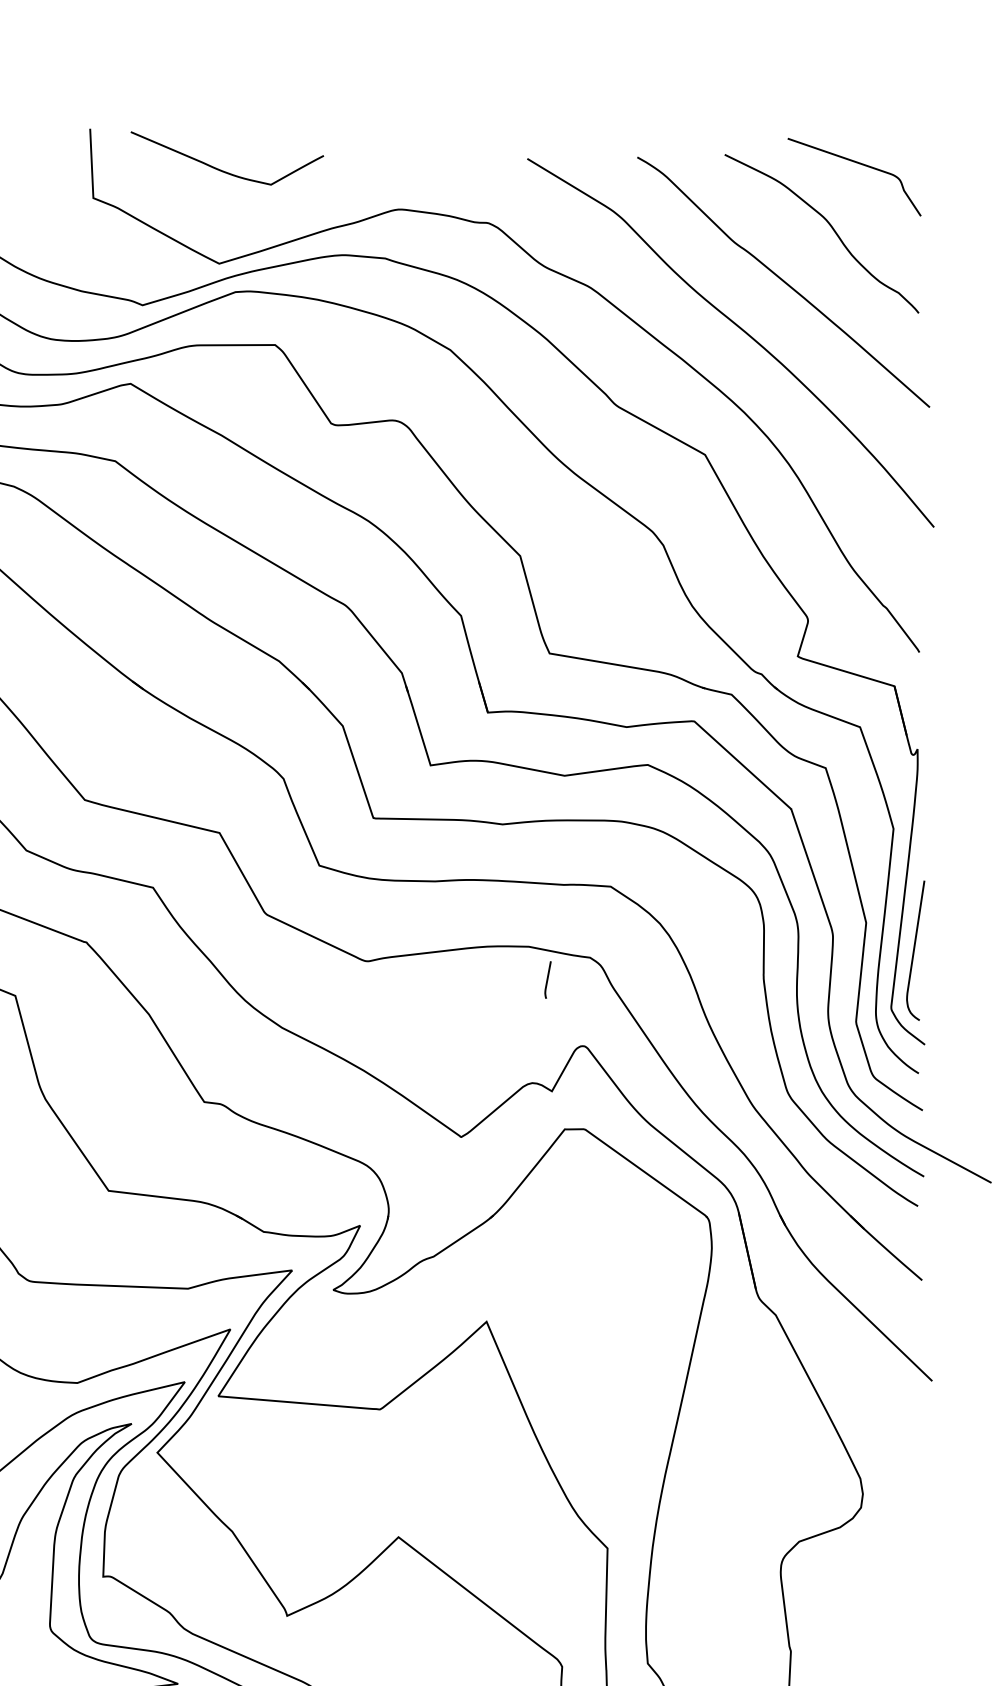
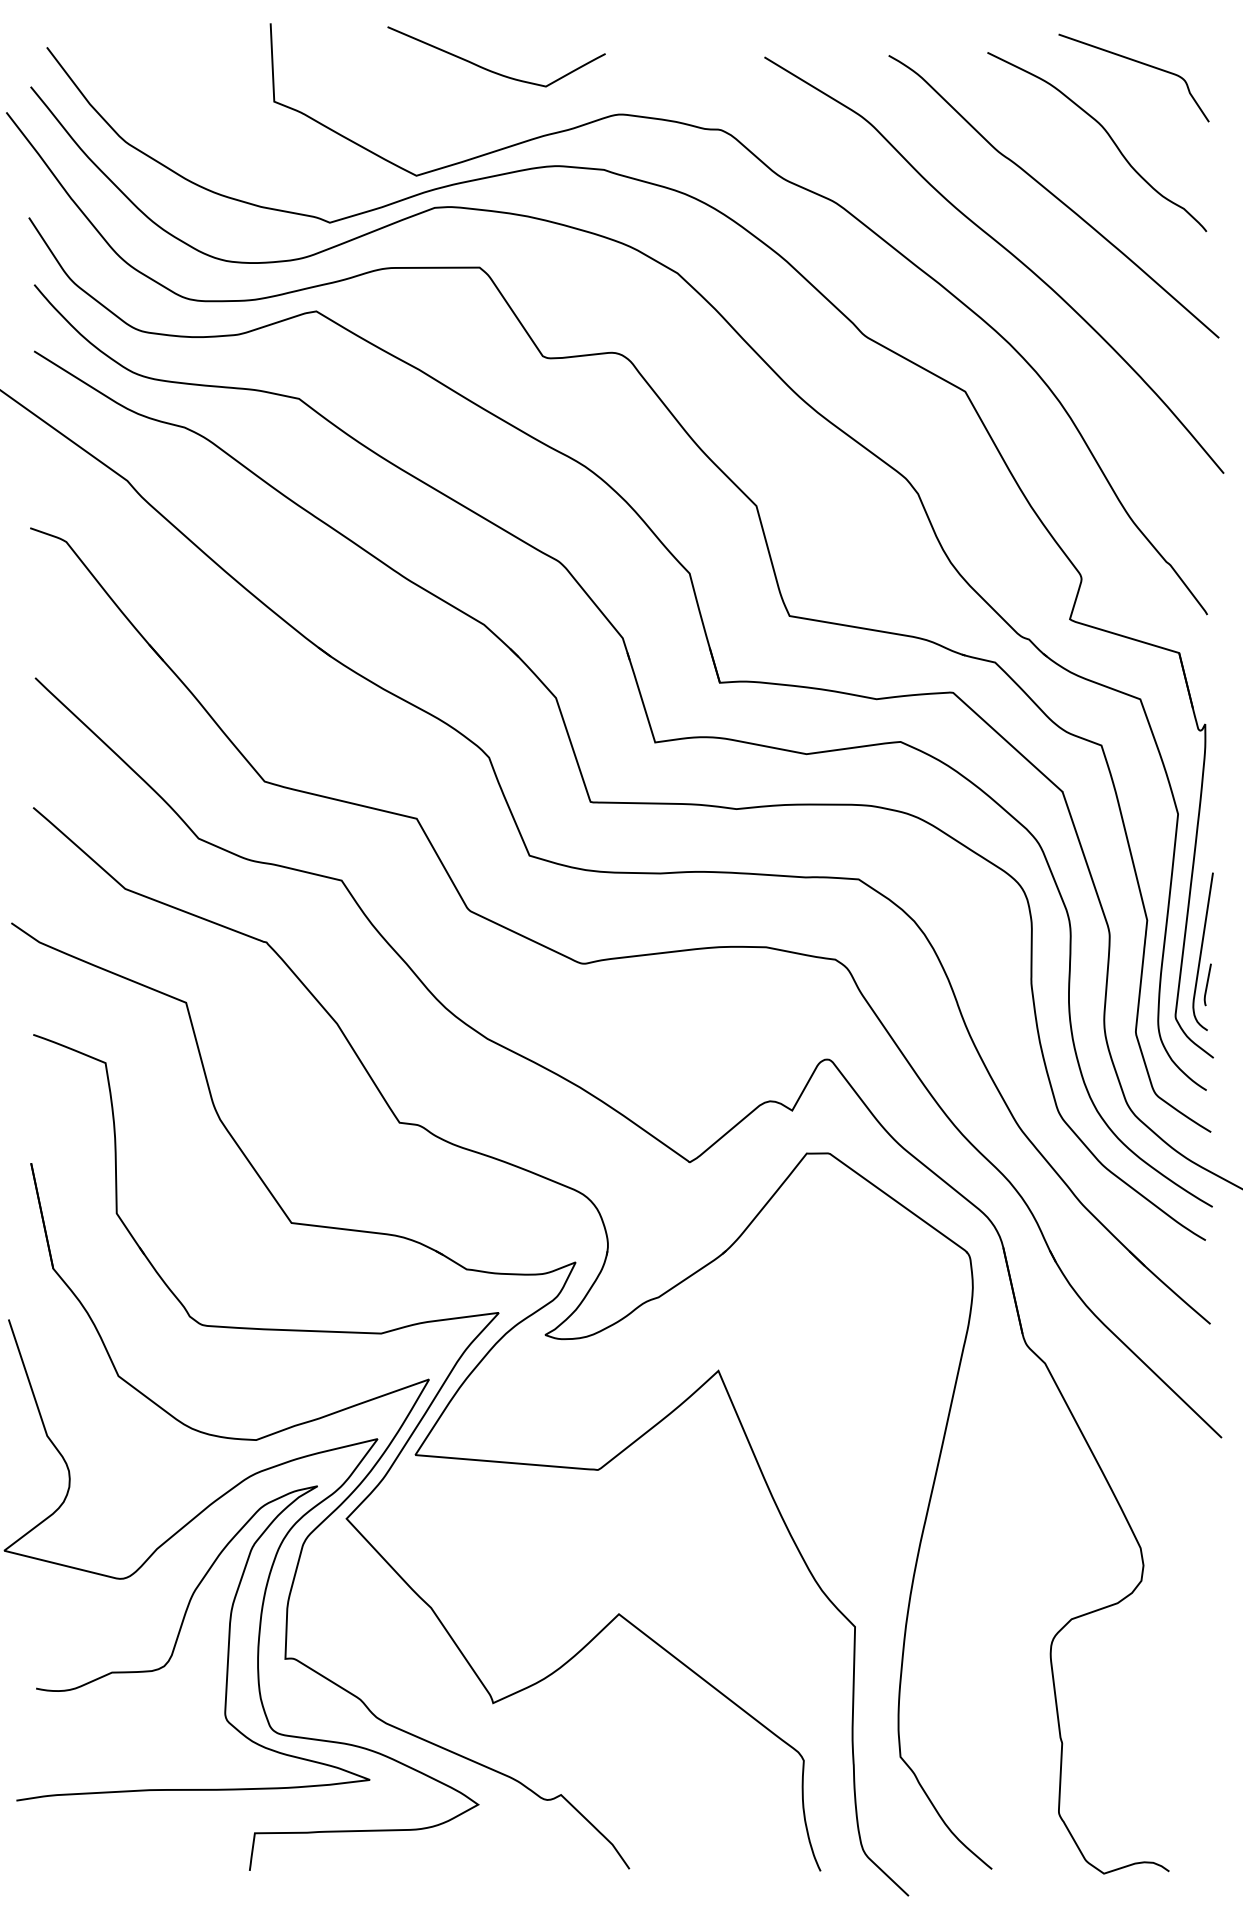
curve: (223, 170) -> (492, 70), moved
curve: (547, 979) -> (1207, 984), moved

